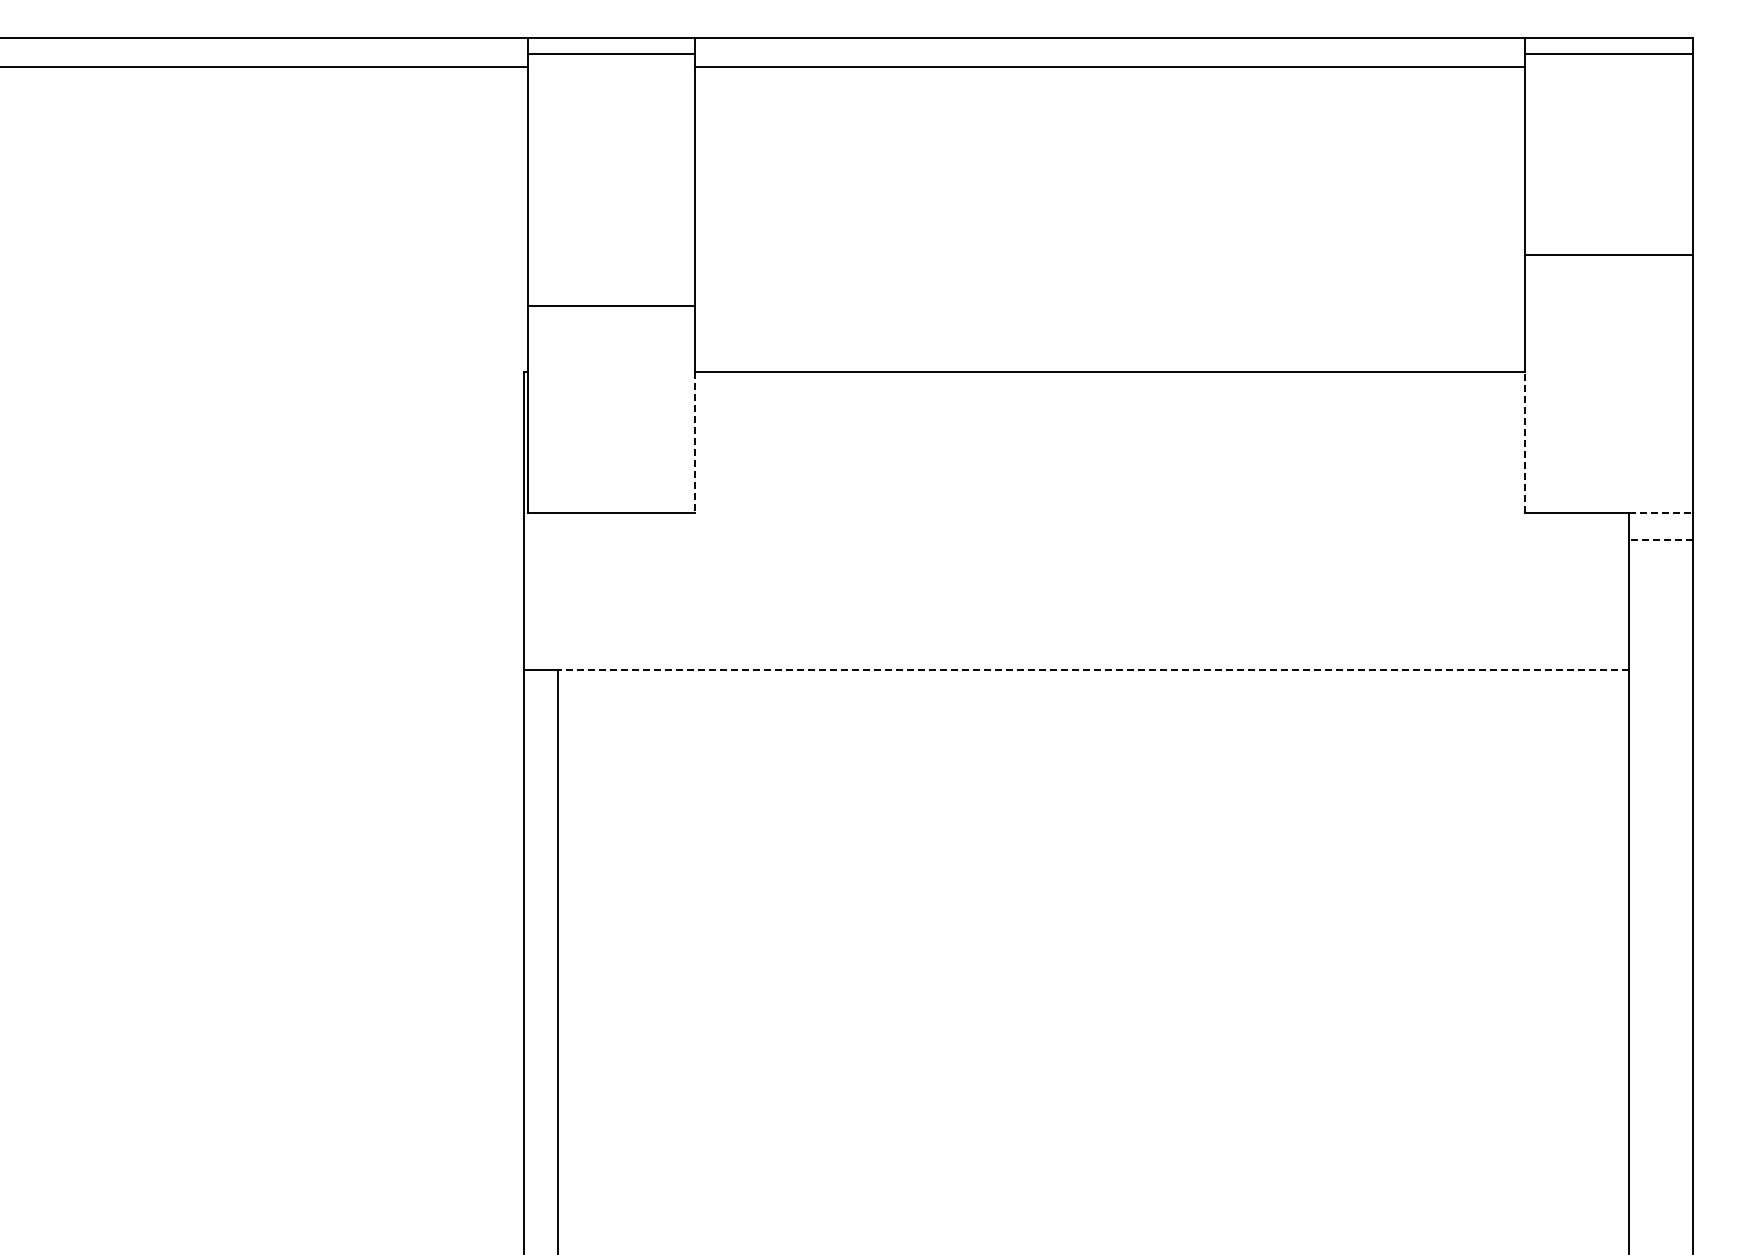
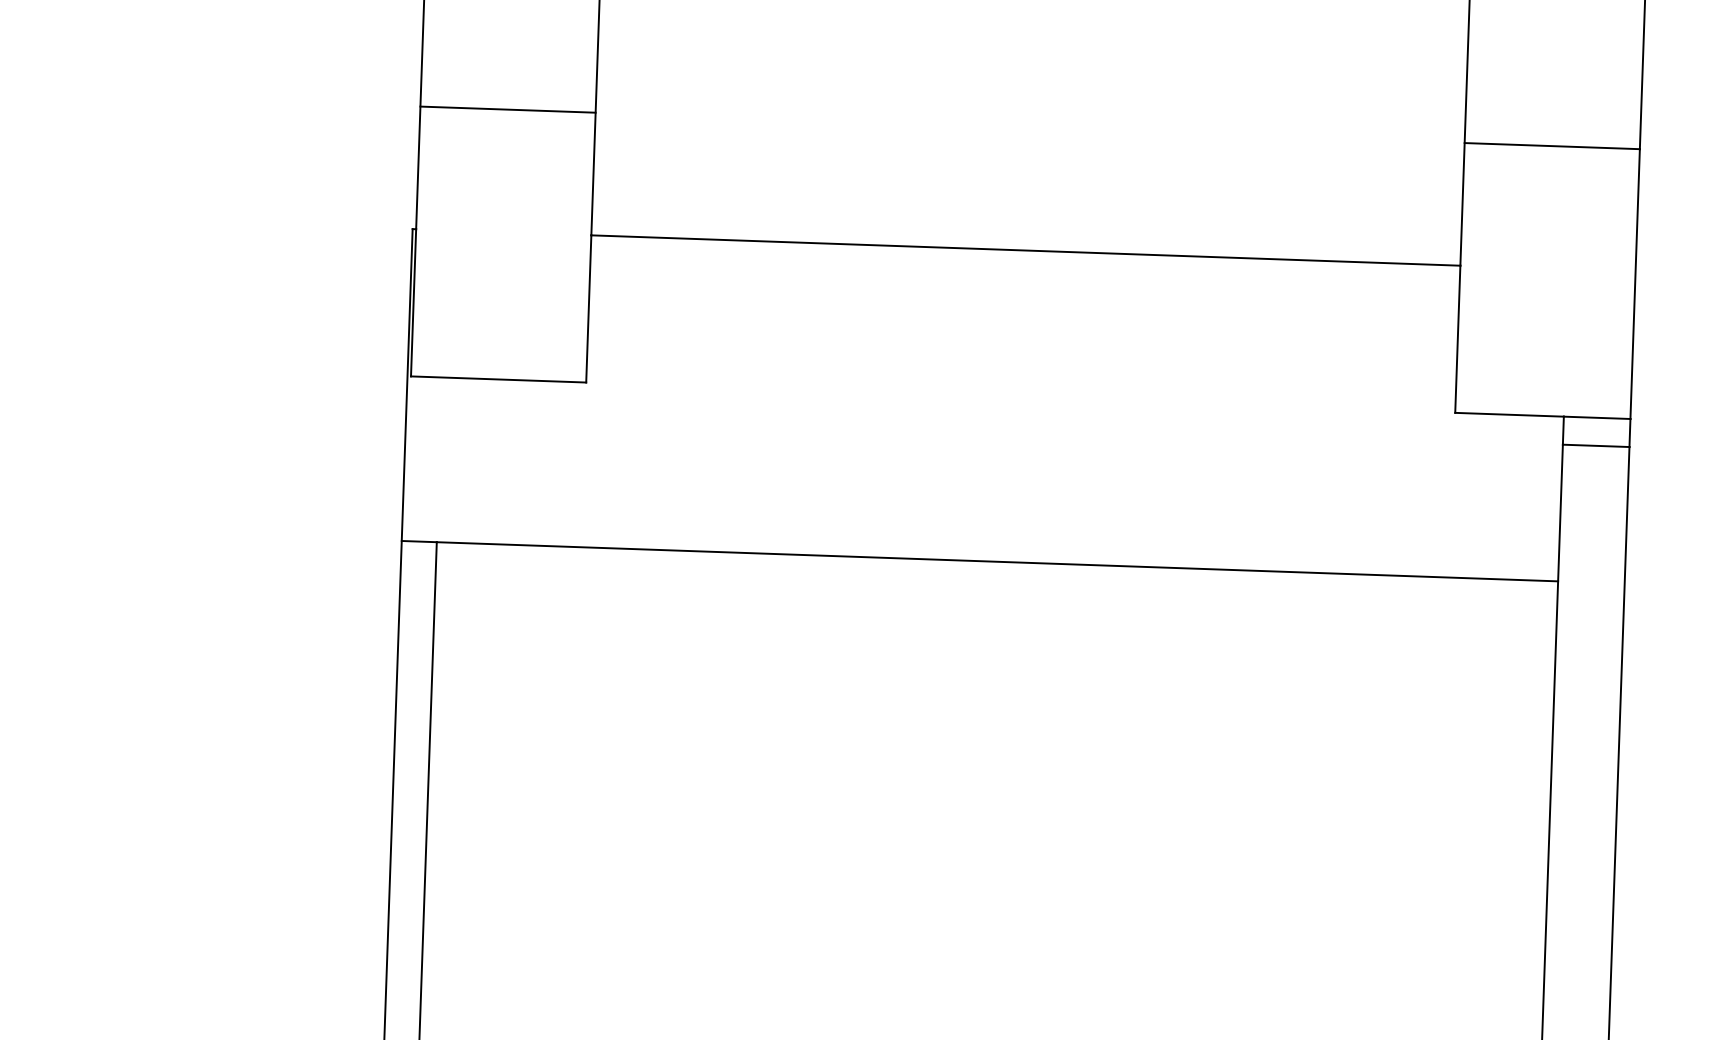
line: (611, 306) -> (508, 109), moved
line: (1525, 442) -> (1458, 339), dashed -> solid
line: (695, 443) -> (589, 309), dashed -> solid
line: (1660, 512) -> (1596, 417), dashed -> solid
line: (1660, 539) -> (1595, 445), dashed -> solid
line: (1093, 670) -> (997, 561), dashed -> solid

